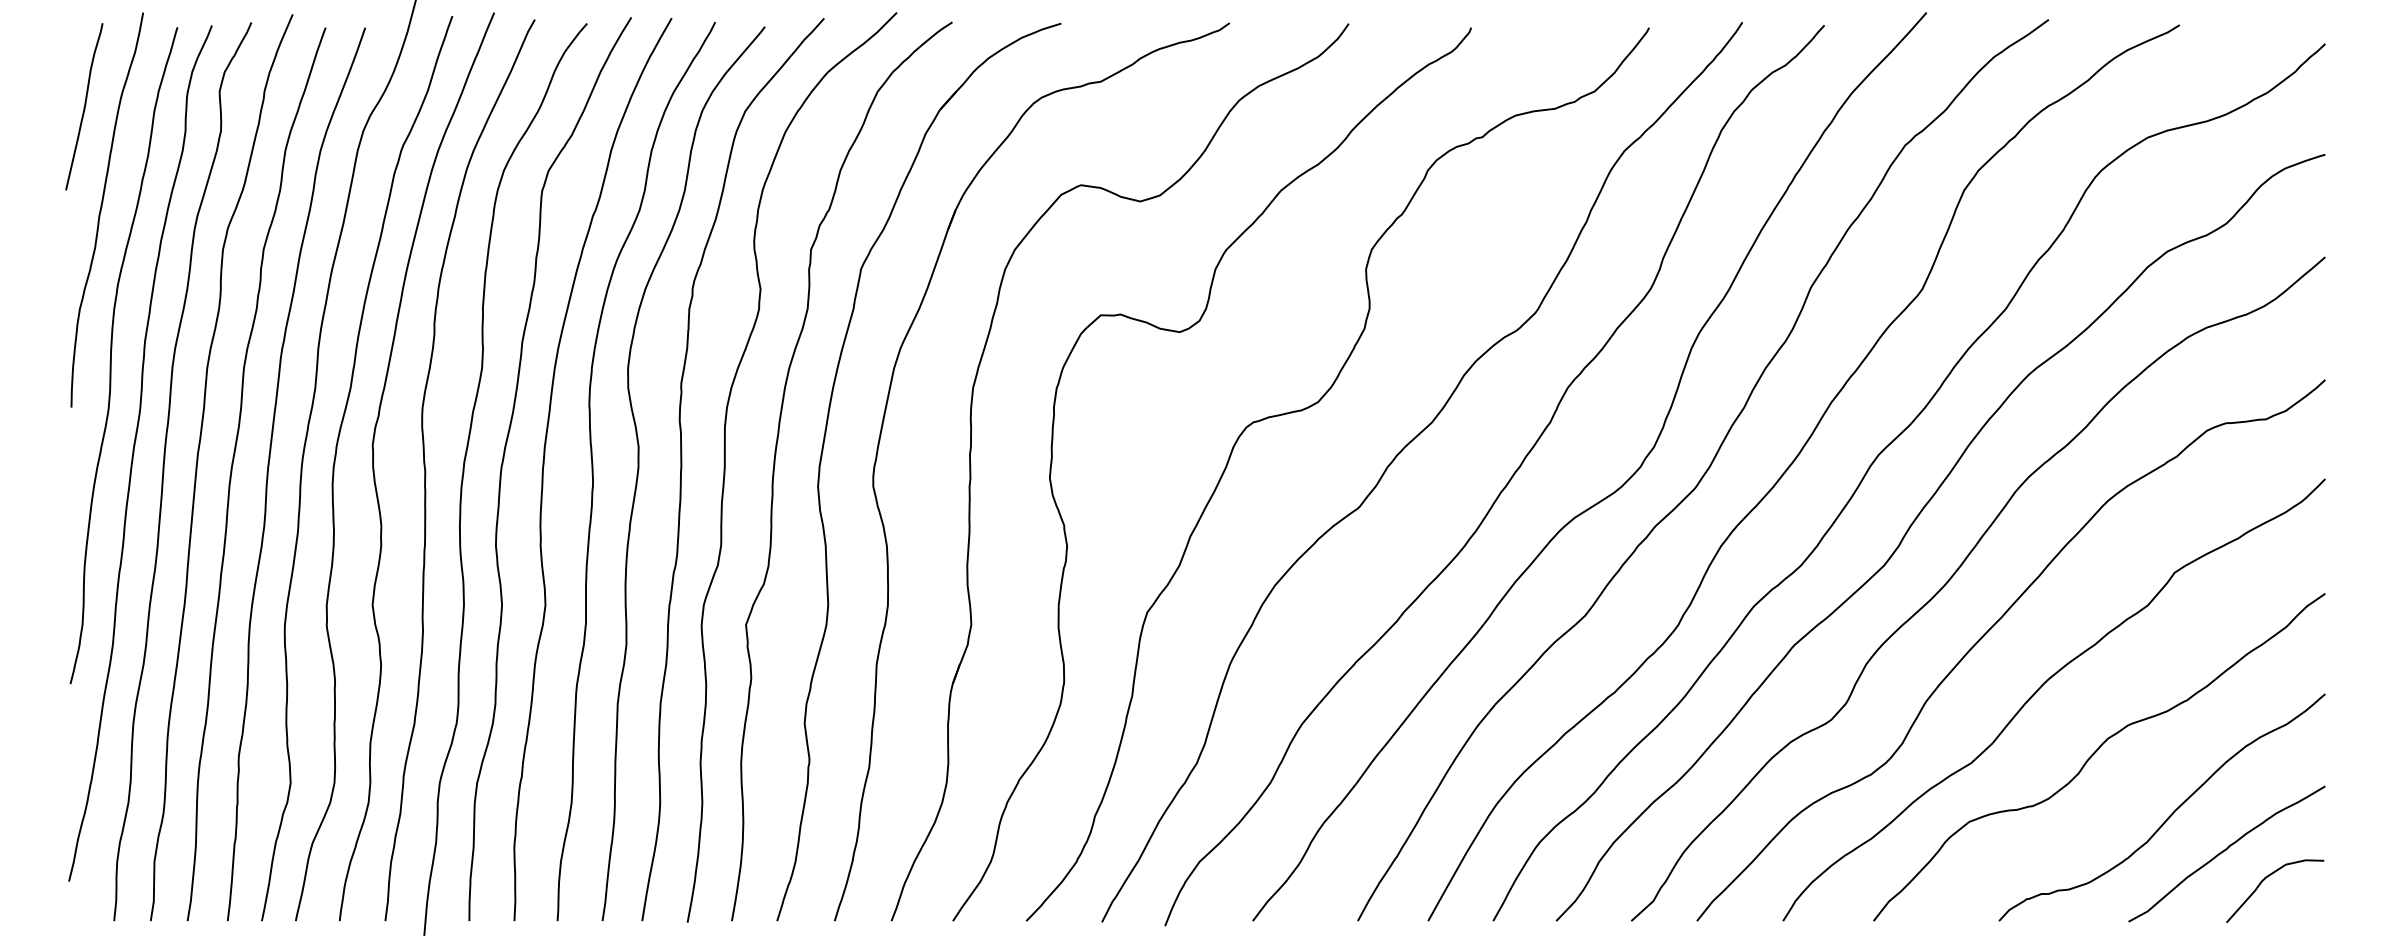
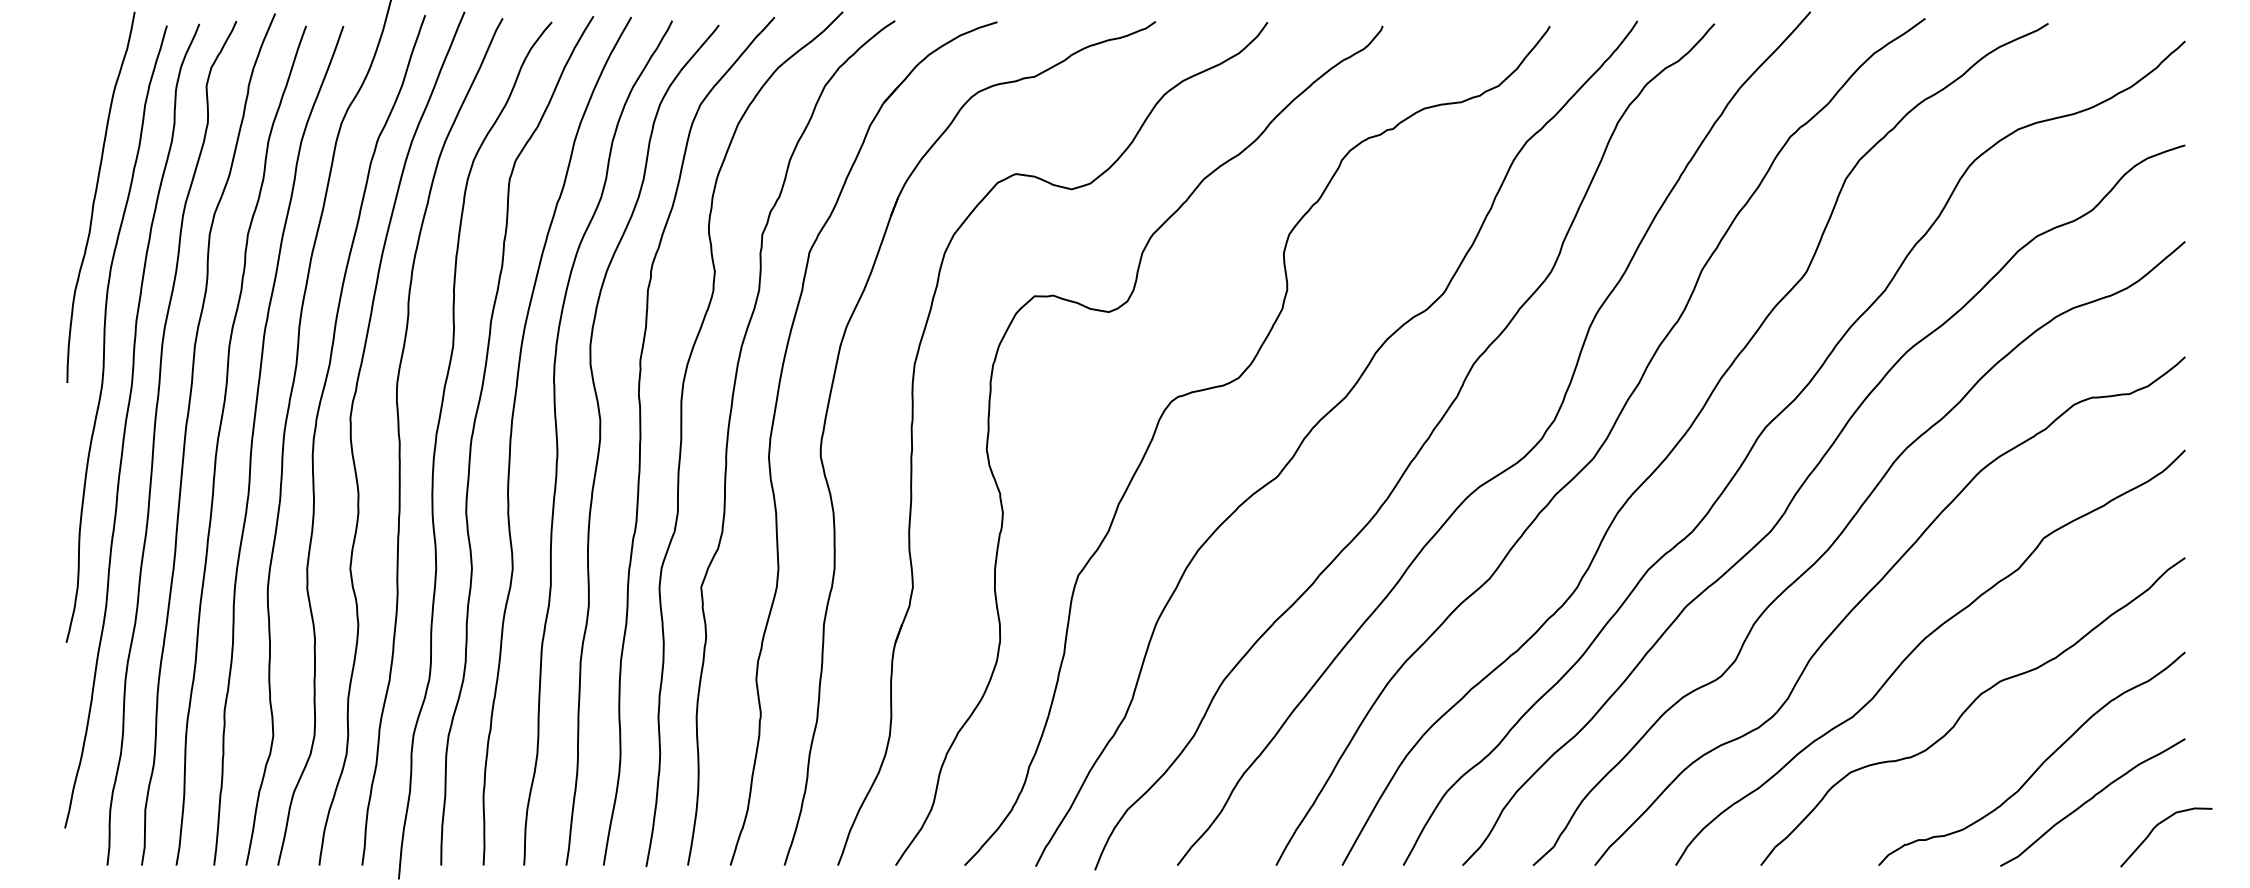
curve: (84, 106) -> (79, 100), removed
curve: (2264, 880) -> (2156, 827), moved

